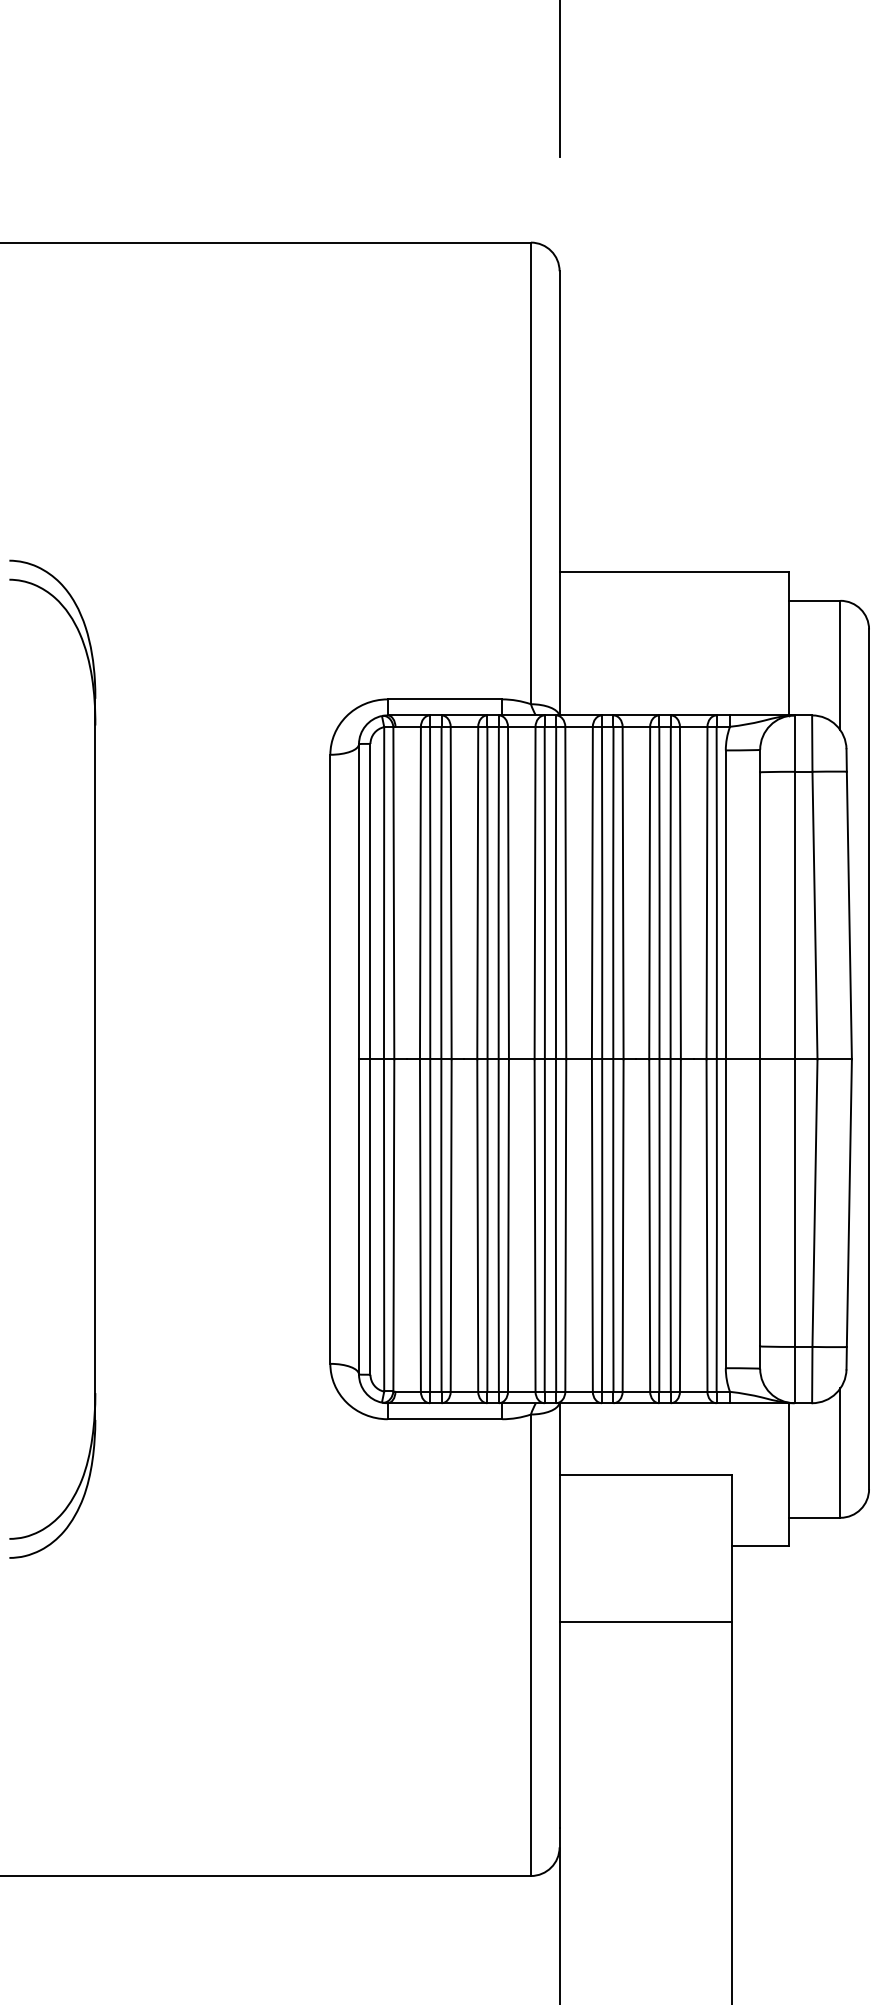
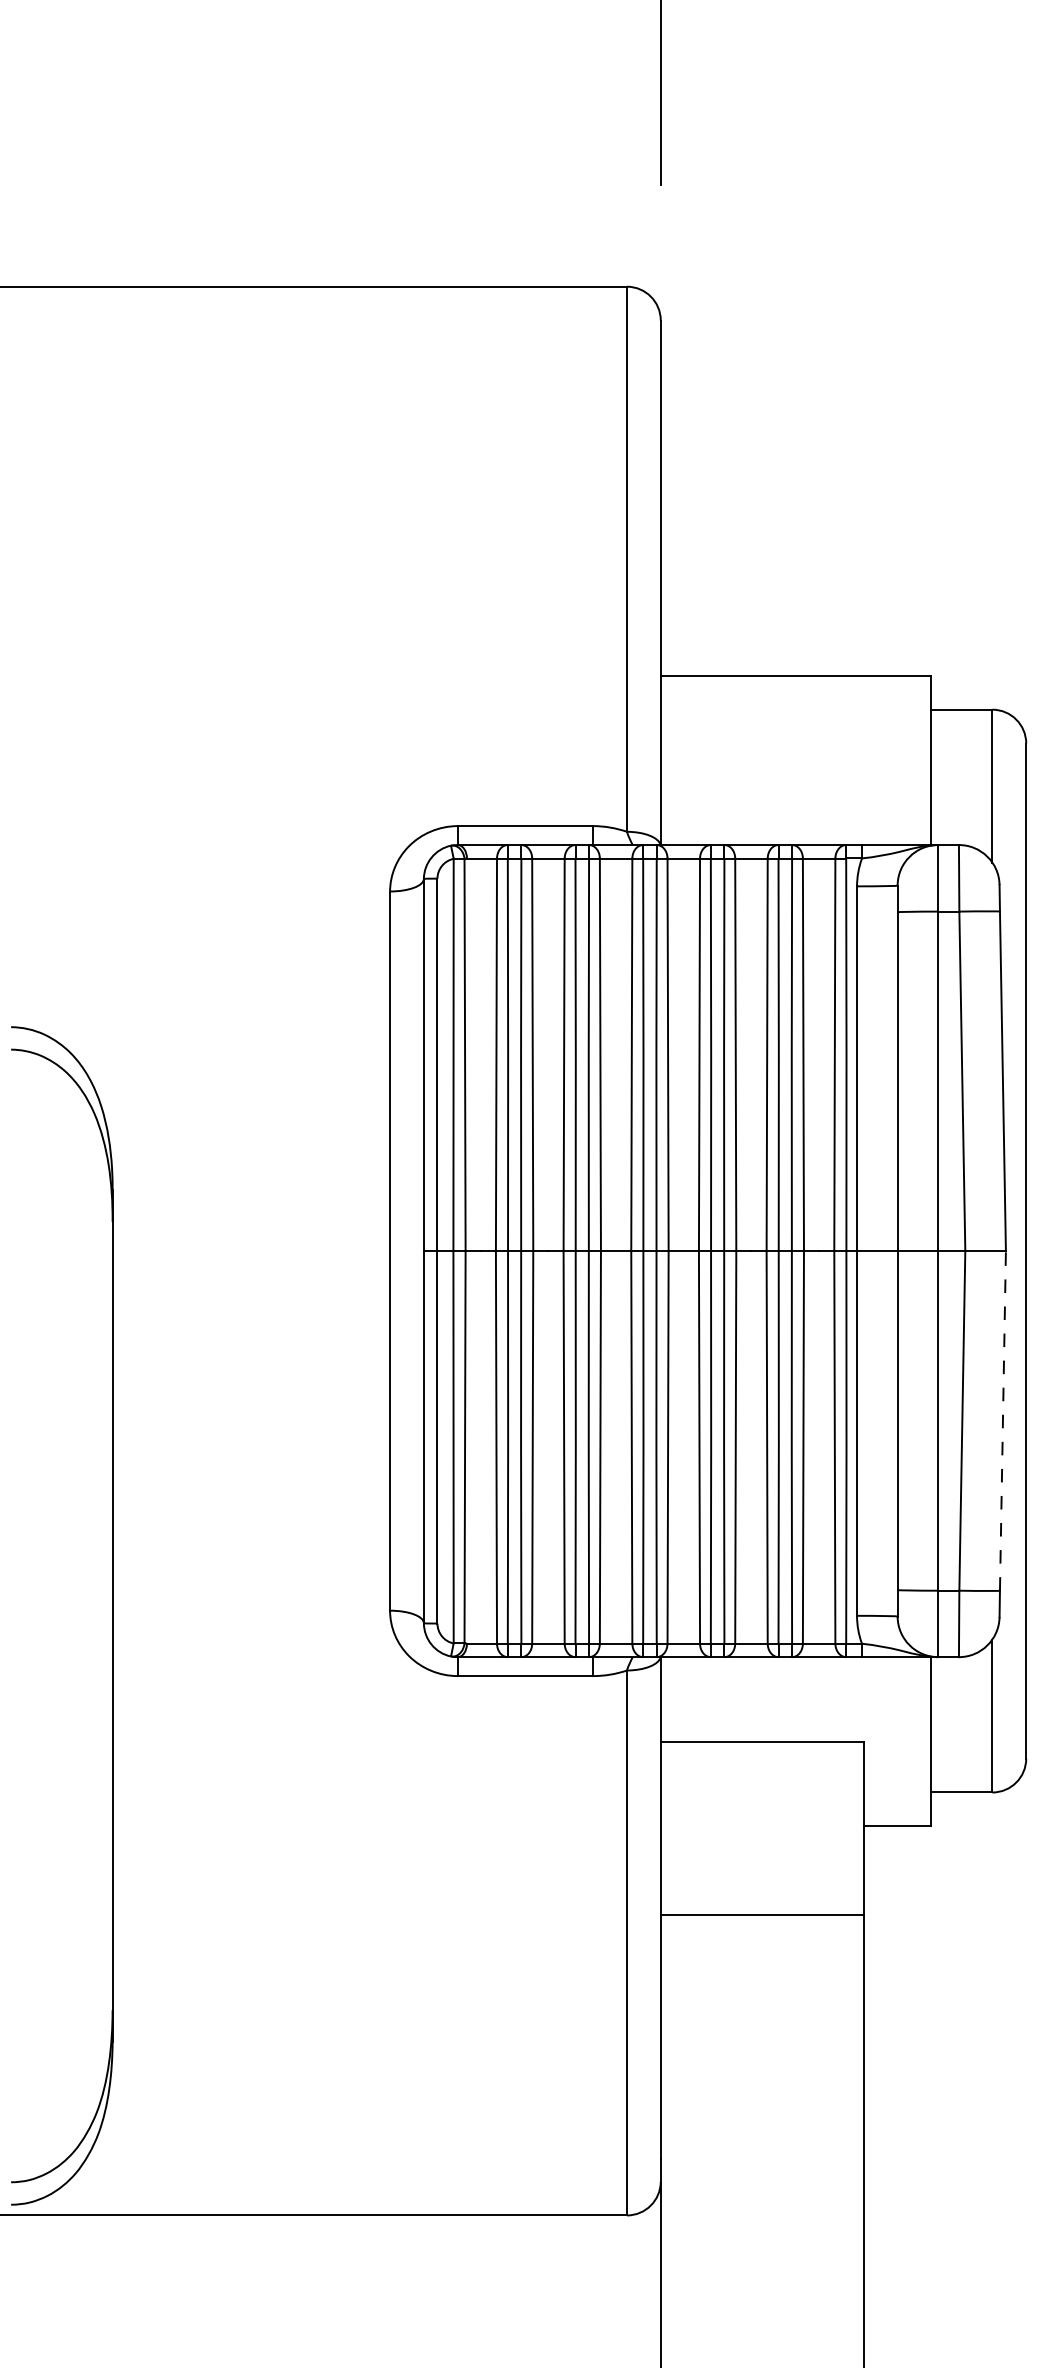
part: (94, 1058) -> (111, 1614), moved
line: (849, 1203) -> (1003, 1421), solid -> dashed

